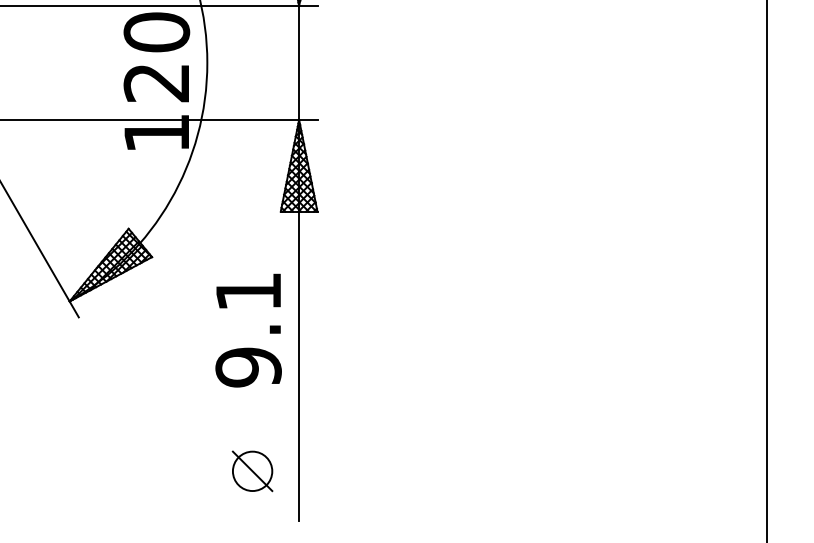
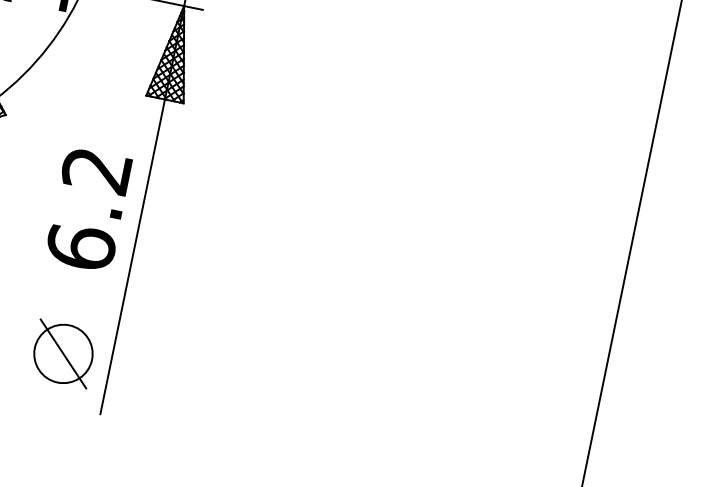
text: (248, 330) -> (88, 209), 9.1 -> 6.2
part: (252, 471) -> (63, 354), size x1.43

